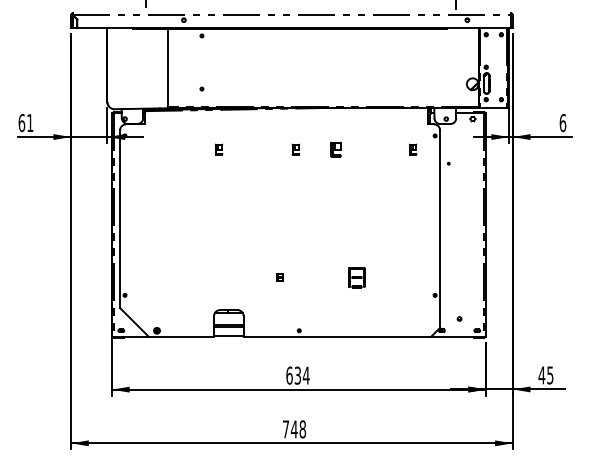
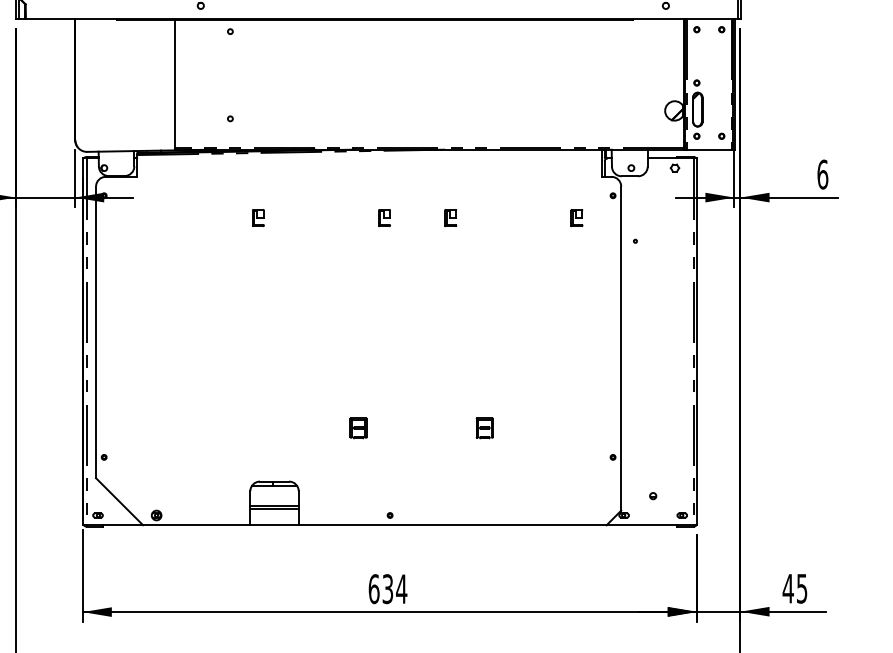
part: (336, 149) -> (451, 217), size x0.71
part: (279, 277) -> (357, 428), size x1.67
part: (356, 277) -> (484, 428), size x0.62

